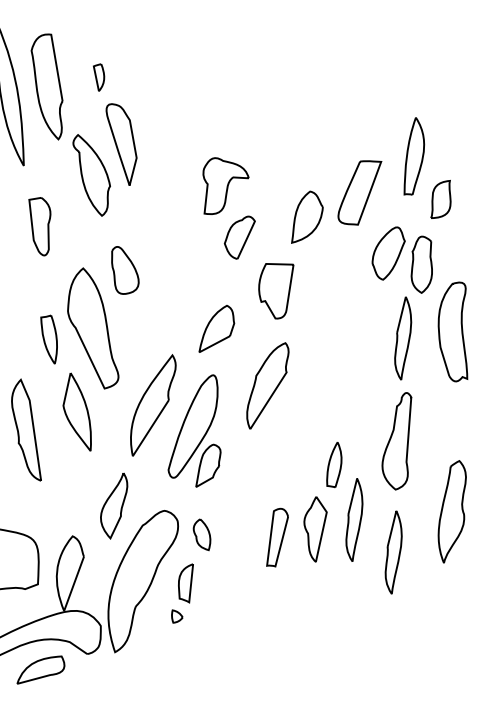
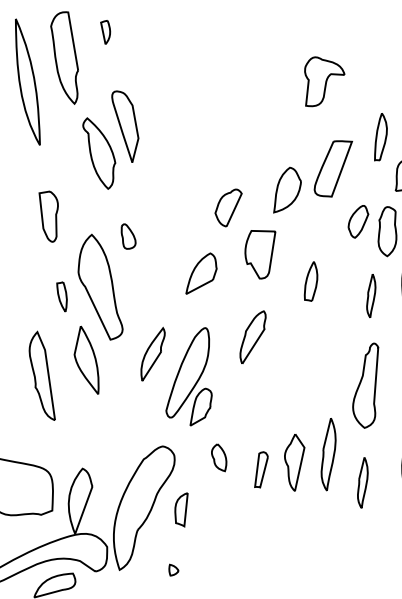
part: (99, 77) -> (106, 32), moved
part: (46, 86) -> (64, 57), moved
part: (414, 156) -> (381, 137), size x0.7
part: (225, 185) -> (324, 81), moved
part: (39, 226) -> (48, 216), moved
part: (388, 253) -> (358, 221), size x0.7
part: (125, 270) -> (128, 236), size x0.6
part: (216, 328) -> (201, 273), moved
part: (403, 338) -> (371, 295), size x0.6
part: (48, 339) -> (61, 296), size x0.7
part: (267, 385) -> (252, 337), size x0.7
part: (153, 405) -> (153, 354), size x0.6
part: (334, 464) -> (311, 281), moved
part: (114, 505) -> (119, 441), removed
part: (201, 534) -> (218, 457), moved
part: (277, 537) -> (261, 469), size x0.7
part: (393, 552) -> (362, 482), size x0.7
part: (177, 616) -> (174, 570), moved

